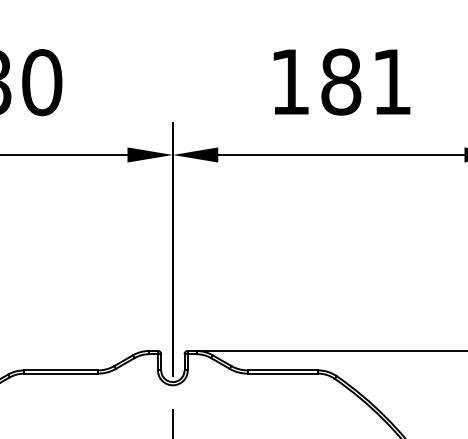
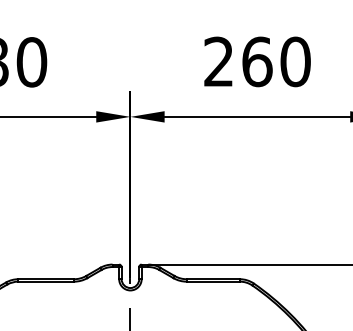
text: (341, 81) -> (257, 61), 181 -> 260

